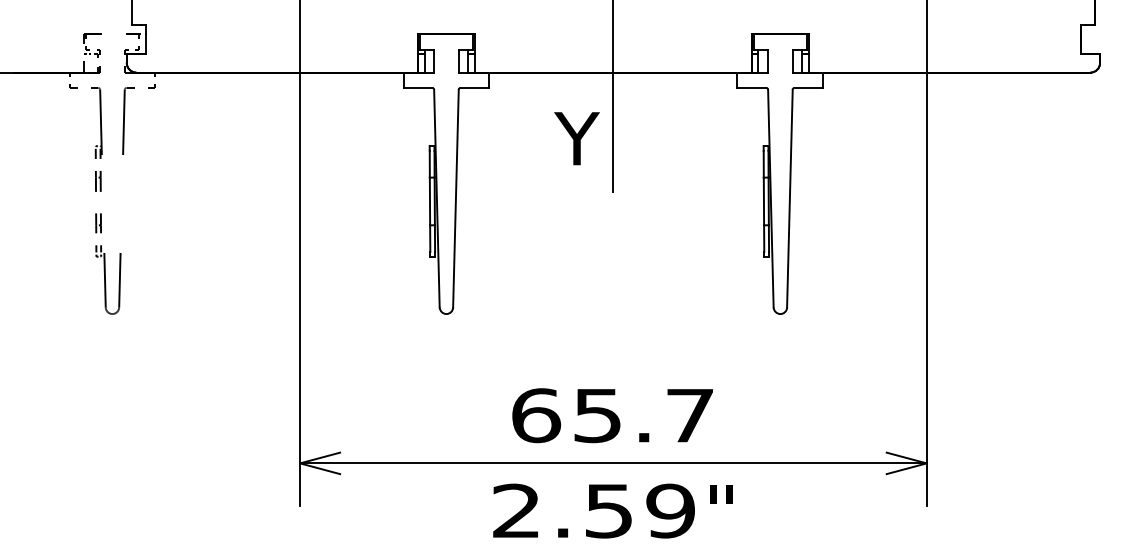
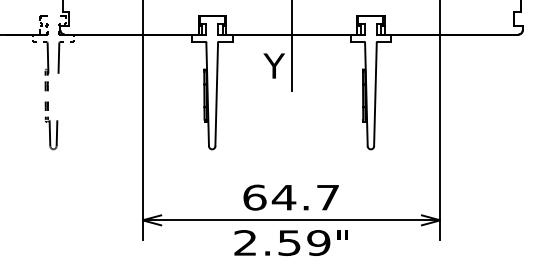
text: (596, 415) -> (283, 197), 65.7 -> 64.7

